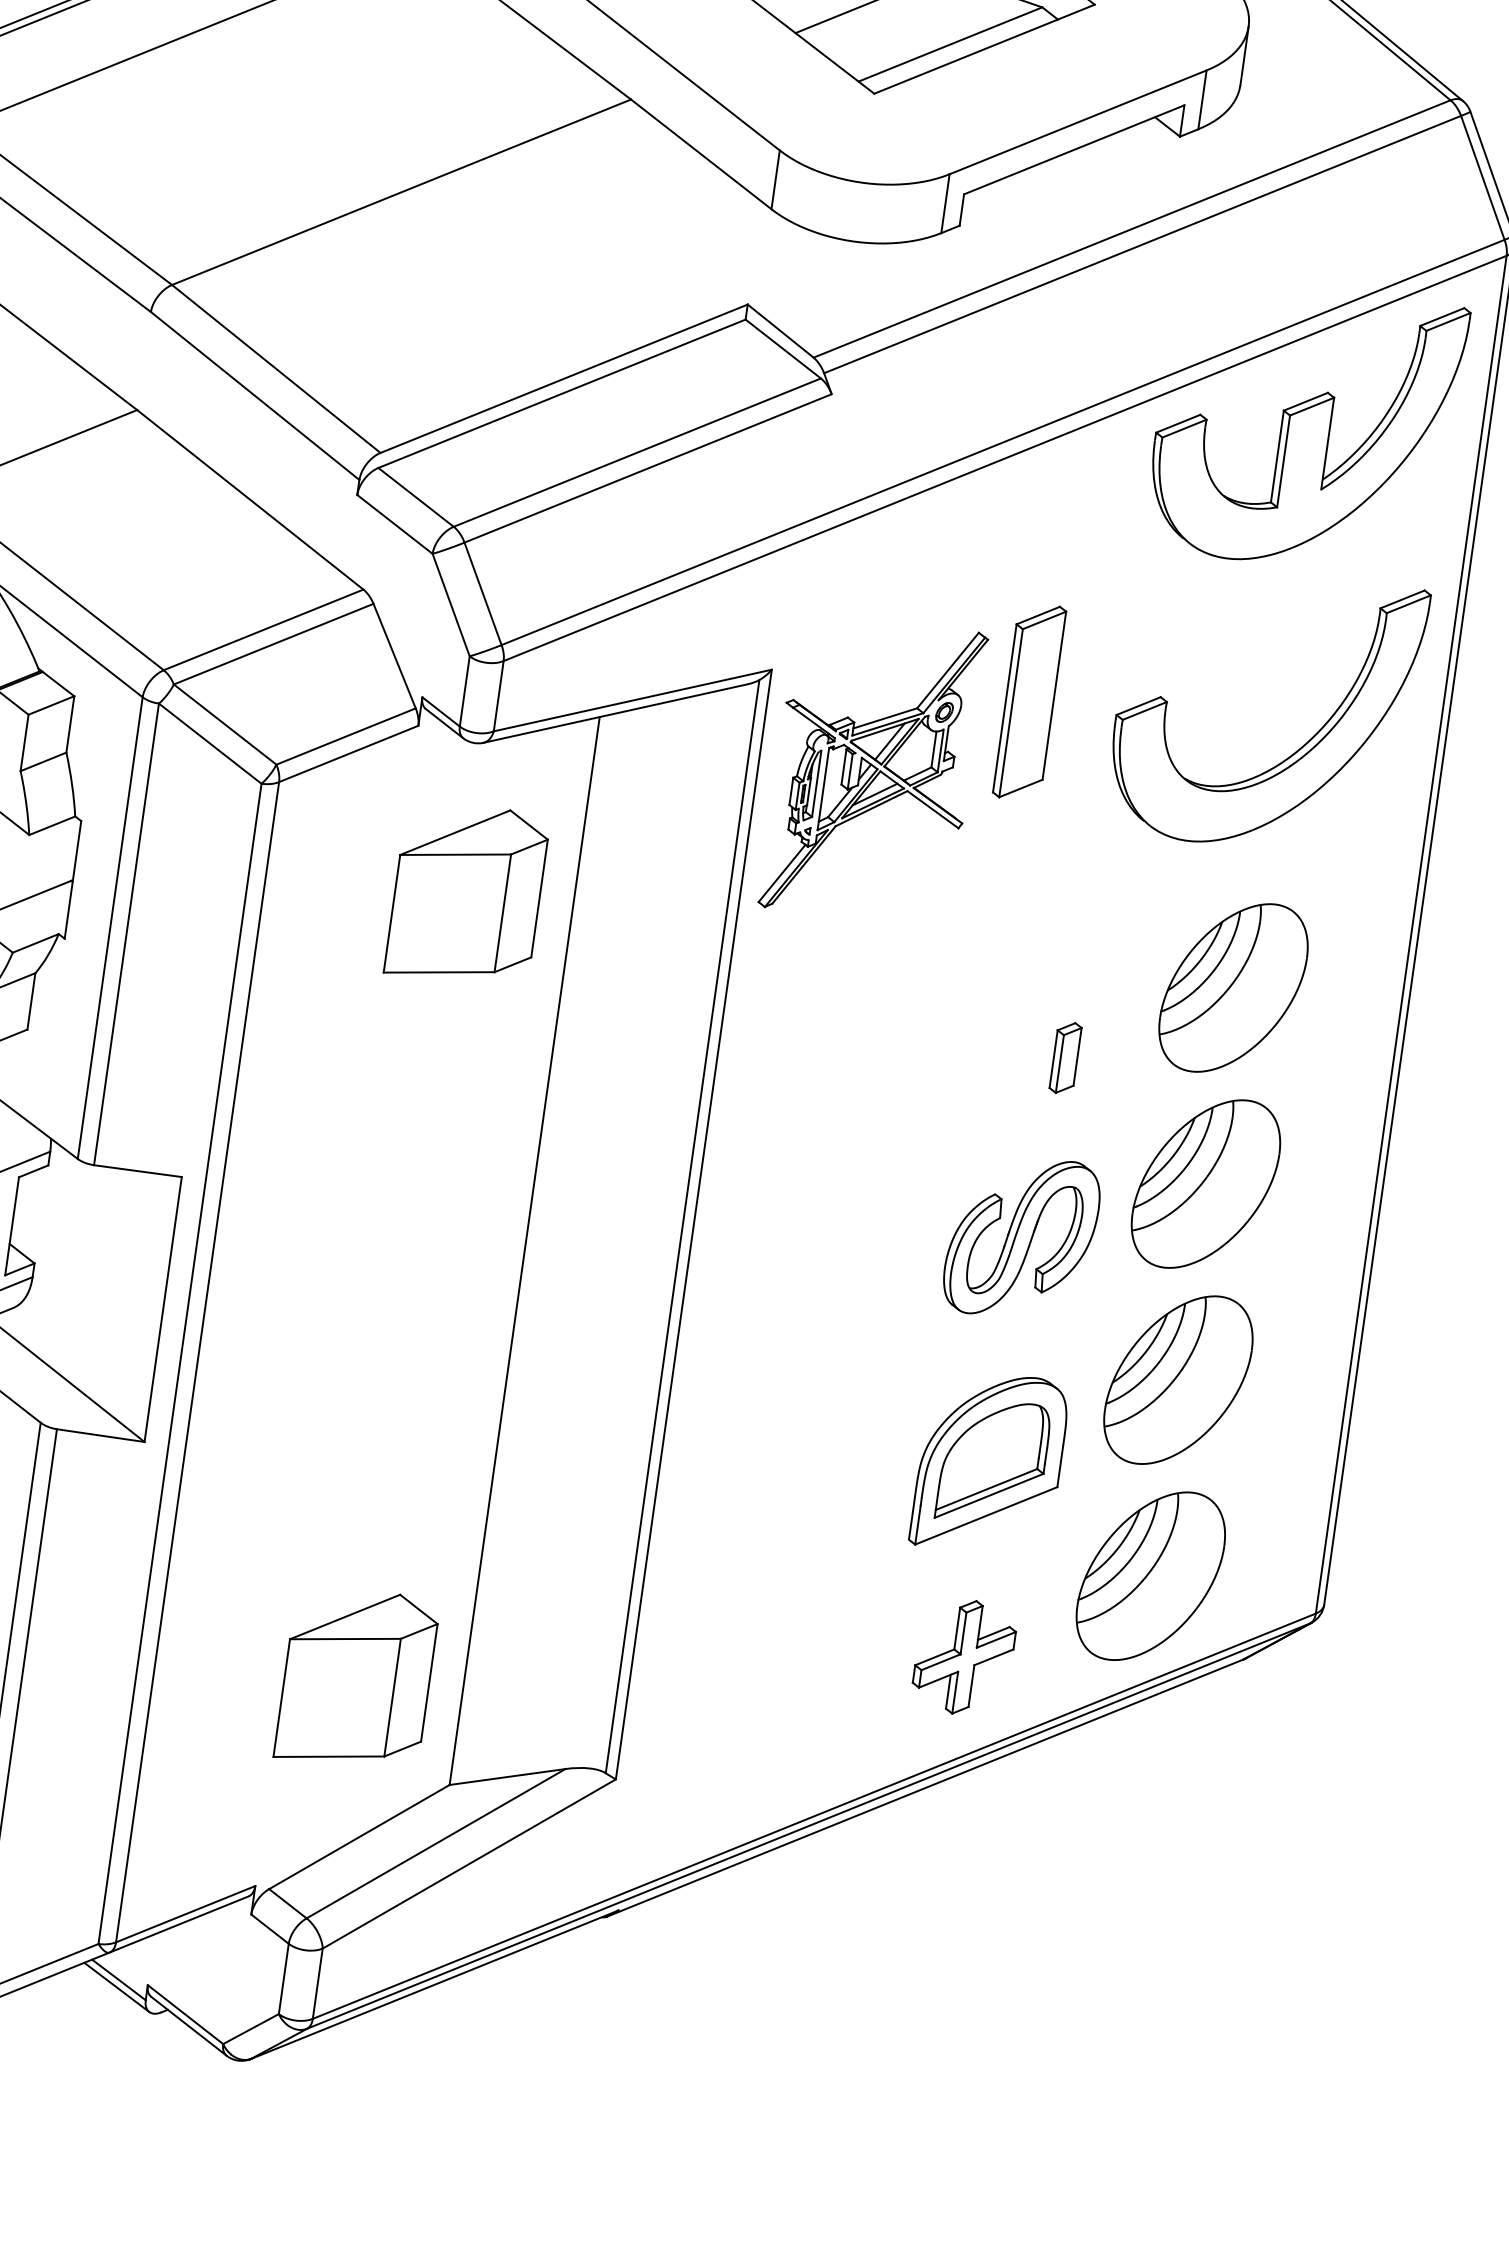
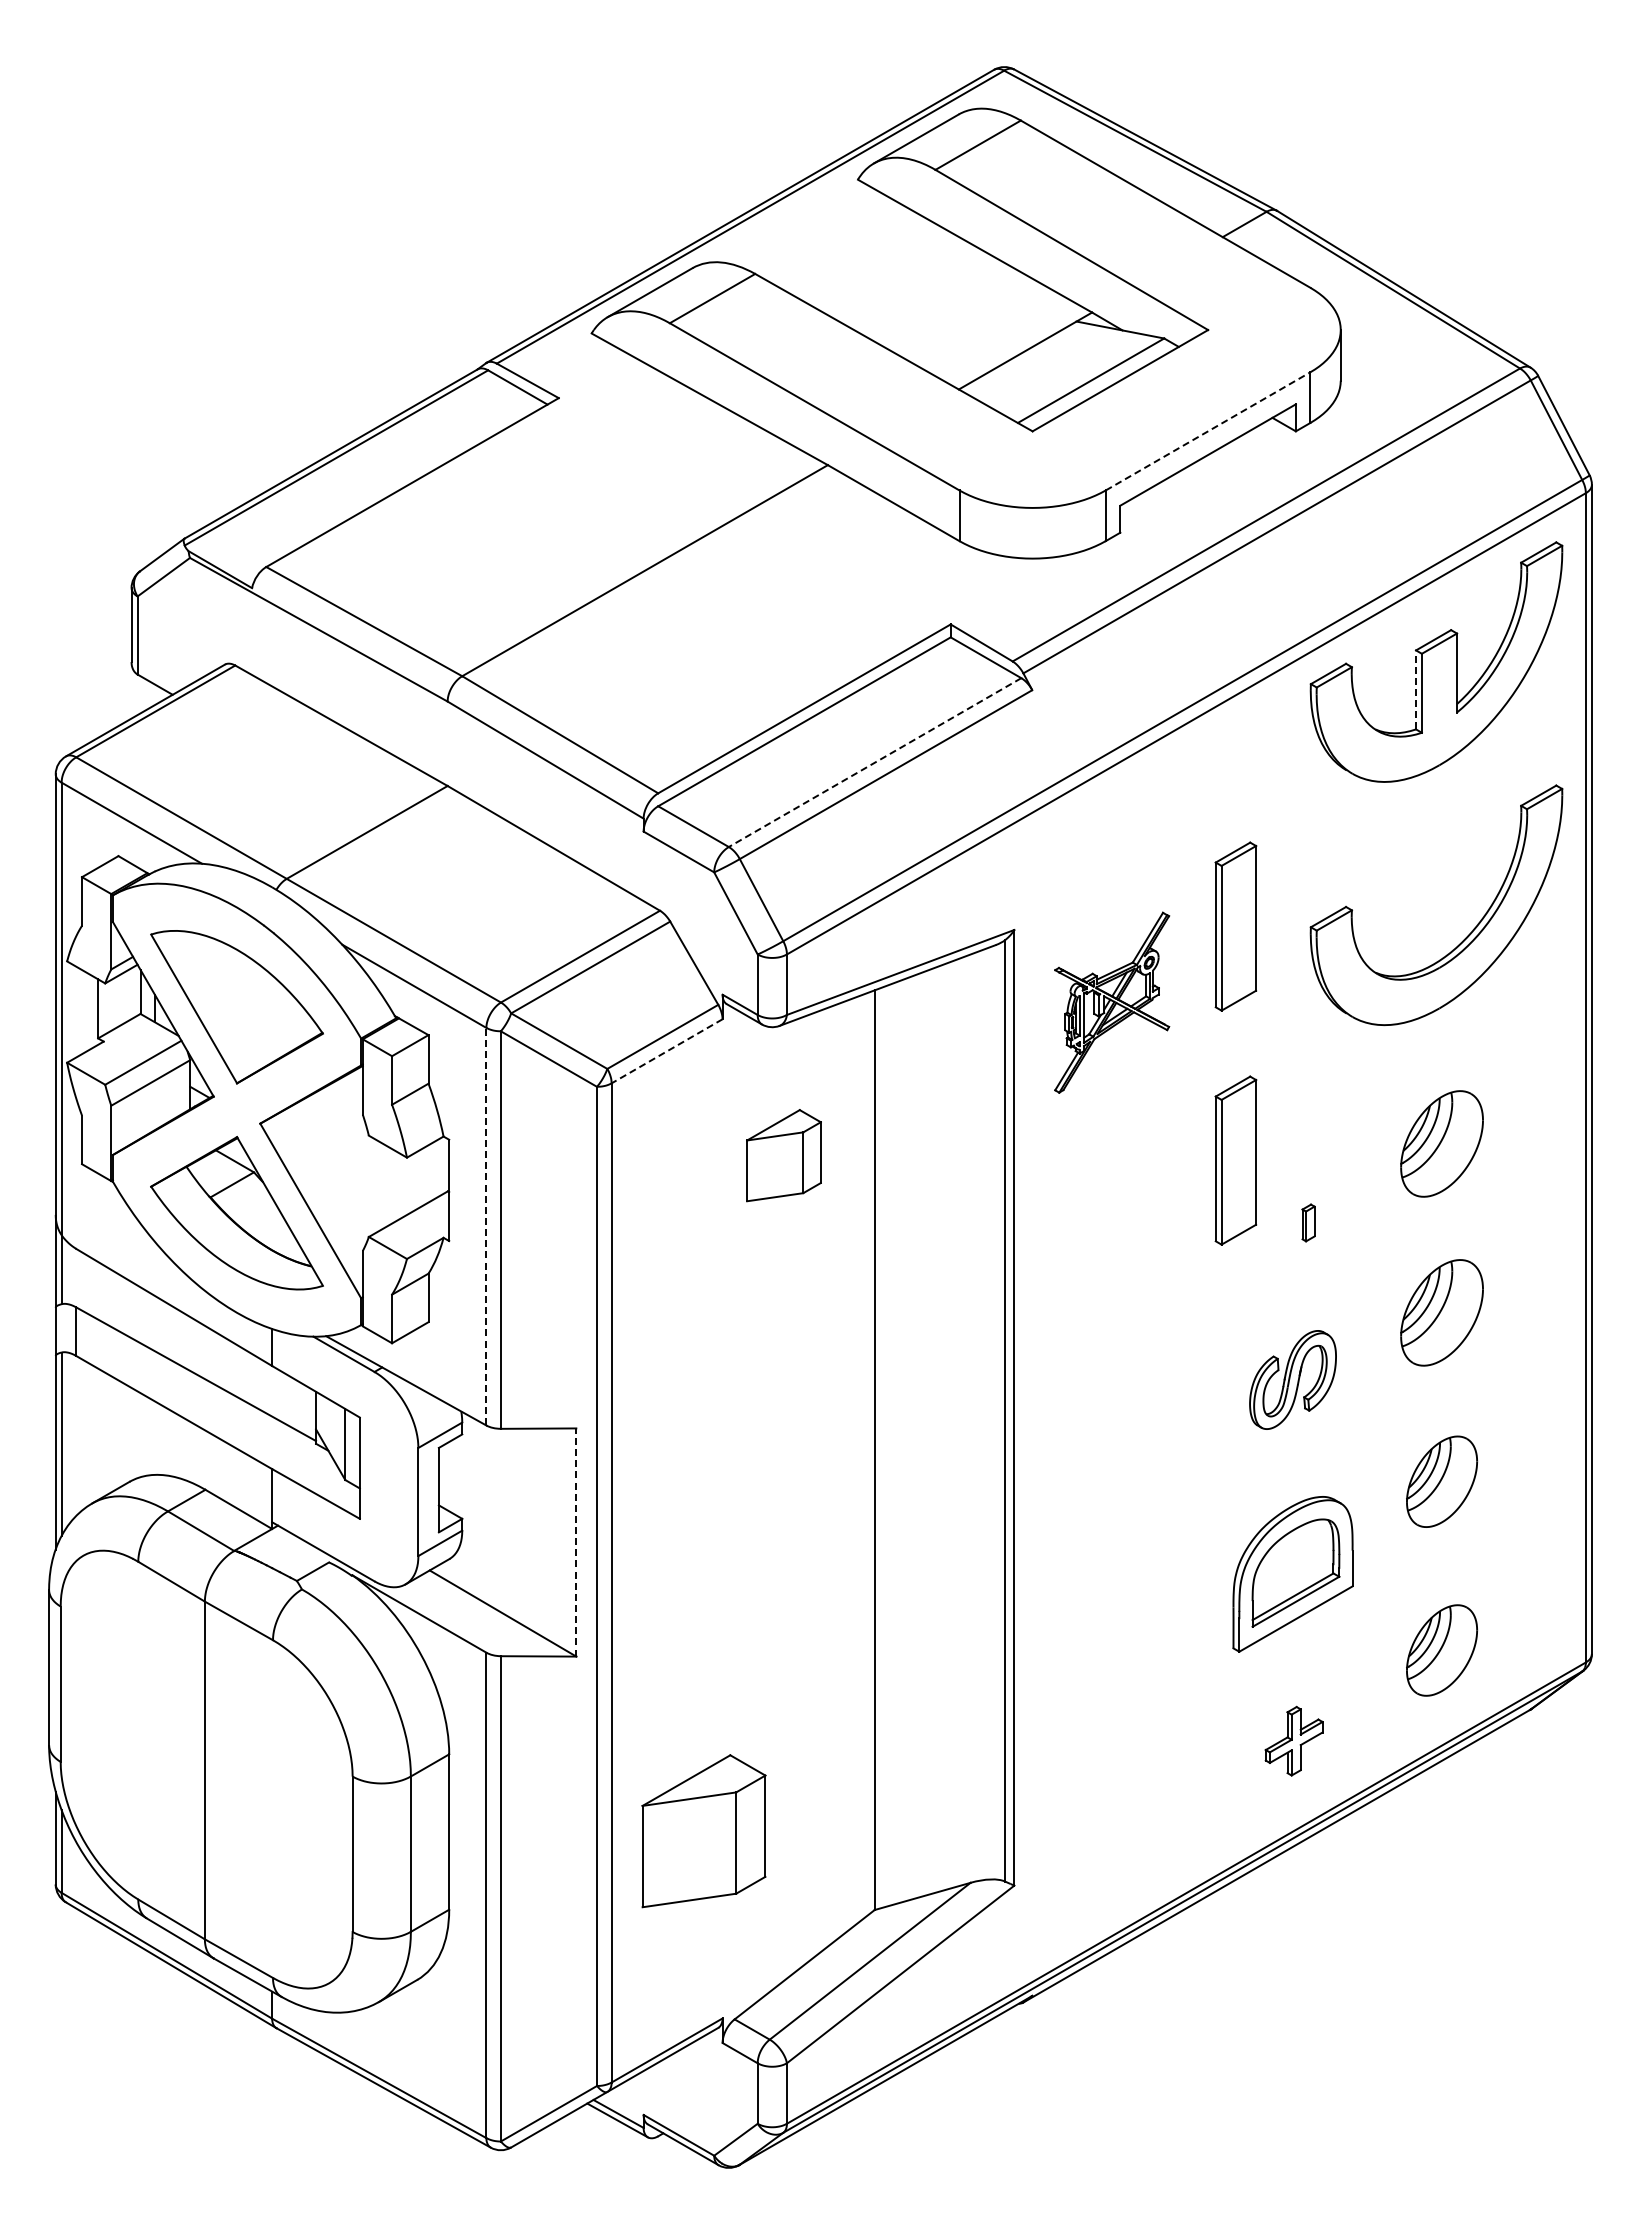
line: (1078, 122) -> (1208, 431), solid -> dashed
line: (637, 452) -> (875, 762), solid -> dashed
line: (1277, 456) -> (1416, 689), solid -> dashed
line: (347, 754) -> (666, 1051), solid -> dashed
part: (872, 769) -> (1111, 1002), size x0.7
part: (466, 893) -> (783, 1155), size x0.6
line: (110, 927) -> (486, 1226), solid -> dashed
part: (990, 973) -> (1235, 1160), added
part: (1232, 987) -> (1441, 1143), size x0.7
part: (1065, 1057) -> (1308, 1222), size x0.6
part: (1205, 1183) -> (1441, 1312), size x0.7
part: (1021, 1237) -> (1292, 1379), size x0.7
line: (163, 1309) -> (576, 1542), solid -> dashed
part: (1177, 1379) -> (1441, 1481), size x0.6
part: (1150, 1576) -> (1441, 1650), size x0.6
part: (963, 1657) -> (1293, 1741), size x0.7
part: (356, 1678) -> (703, 1831), moved

